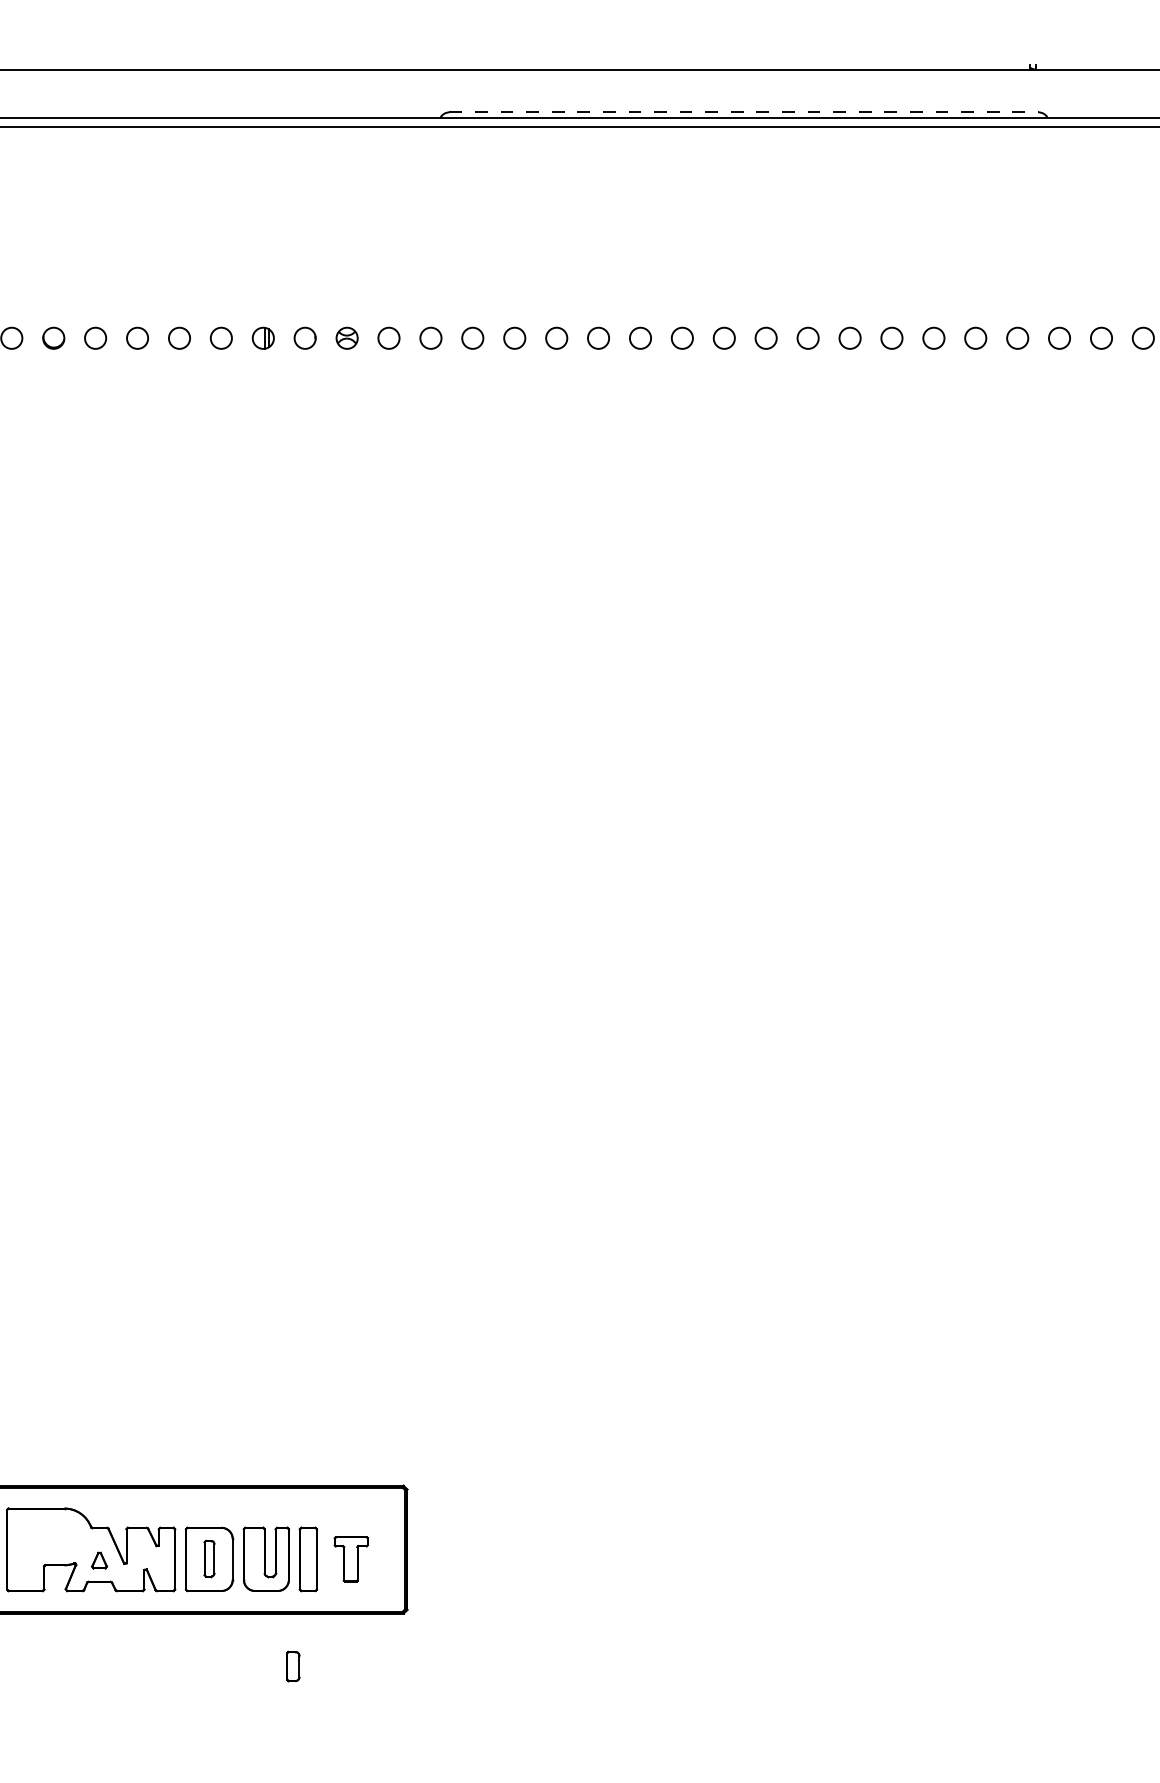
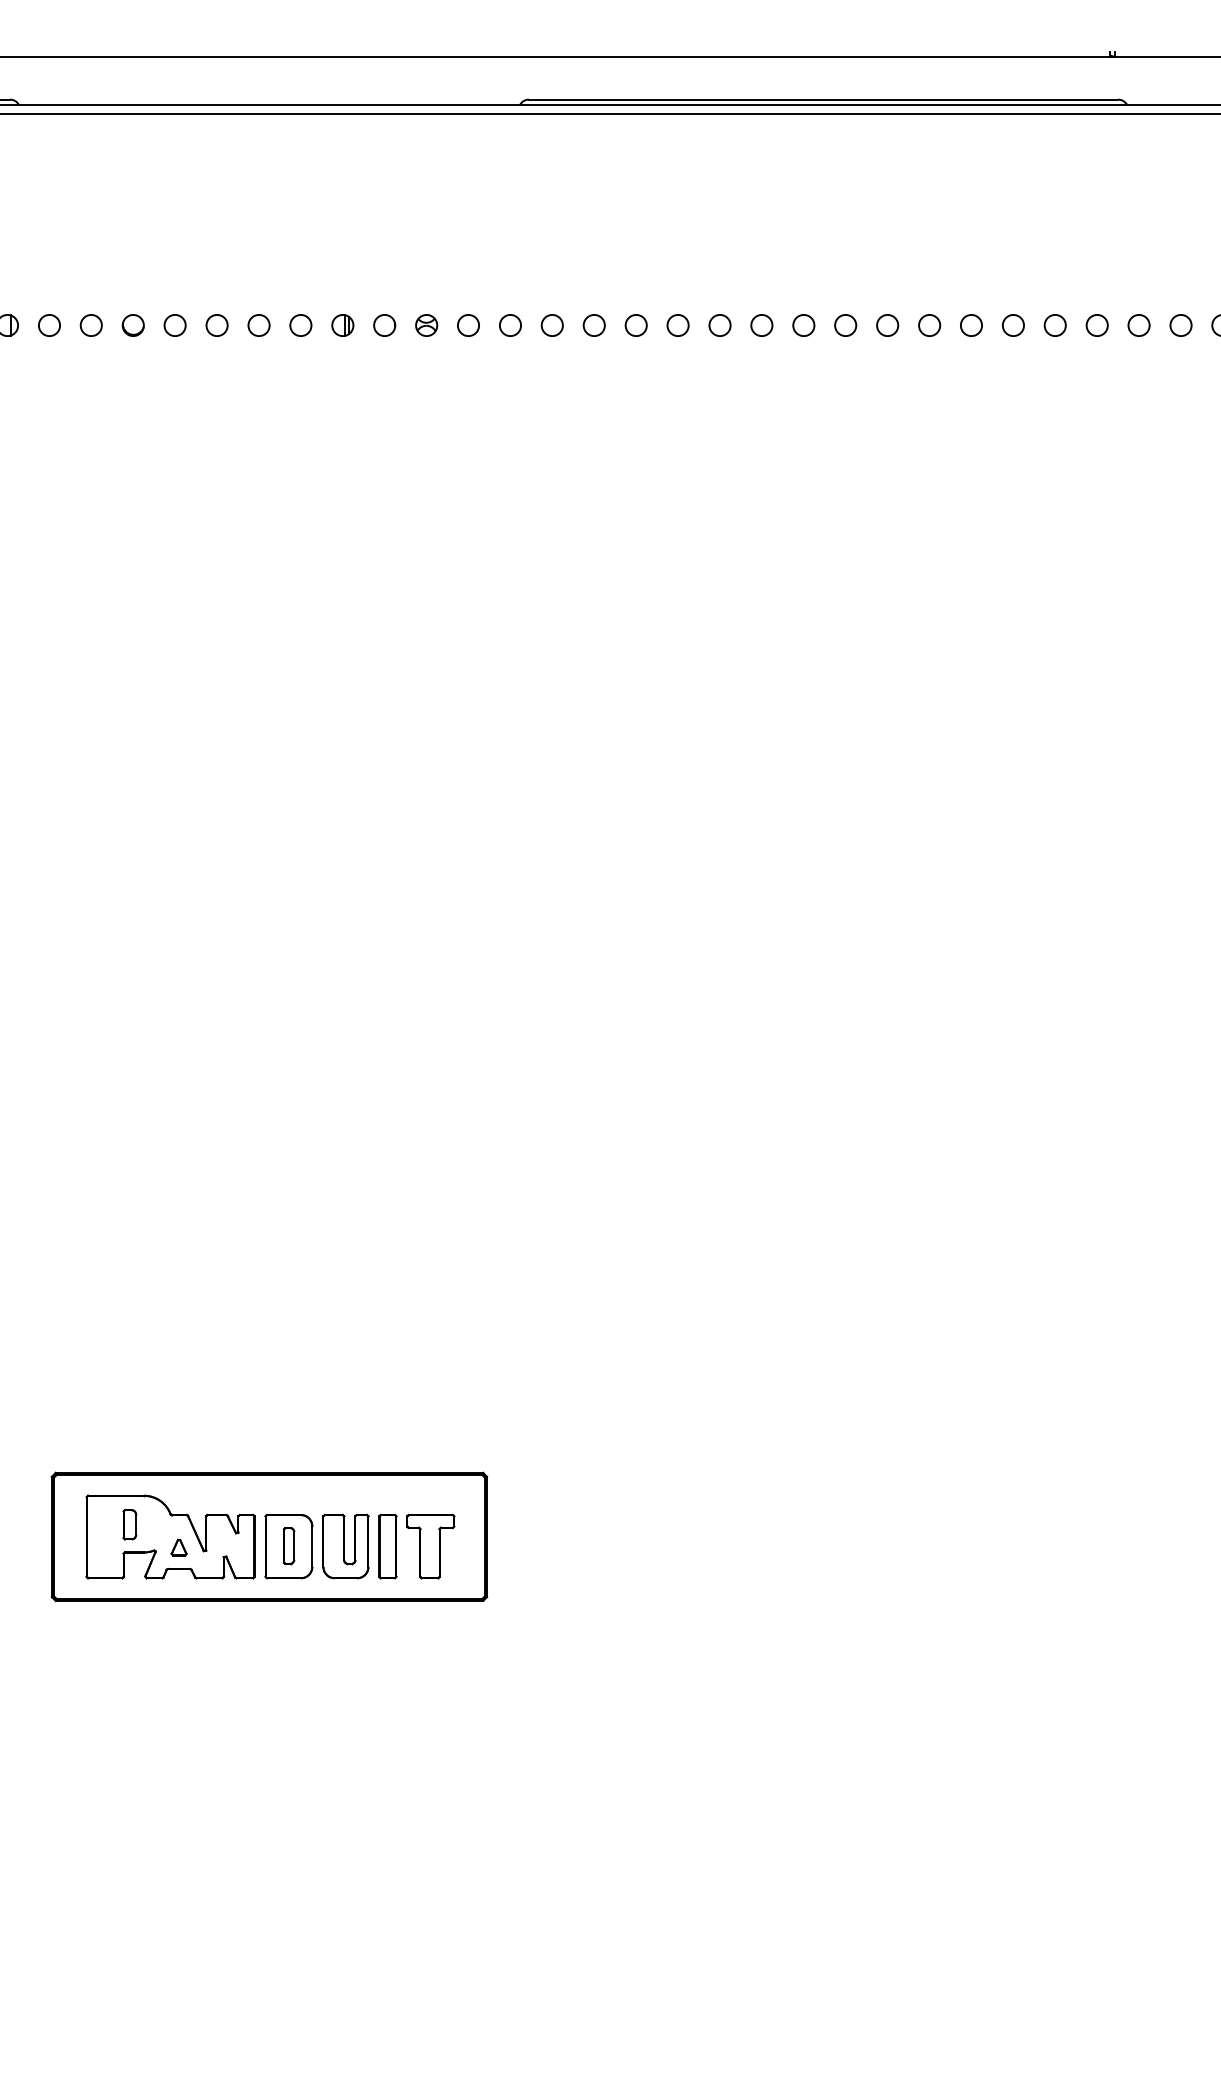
line: (743, 112) -> (823, 99), dashed -> solid
part: (350, 1559) -> (430, 1546), size x1.43
part: (292, 1666) -> (129, 1524), moved

